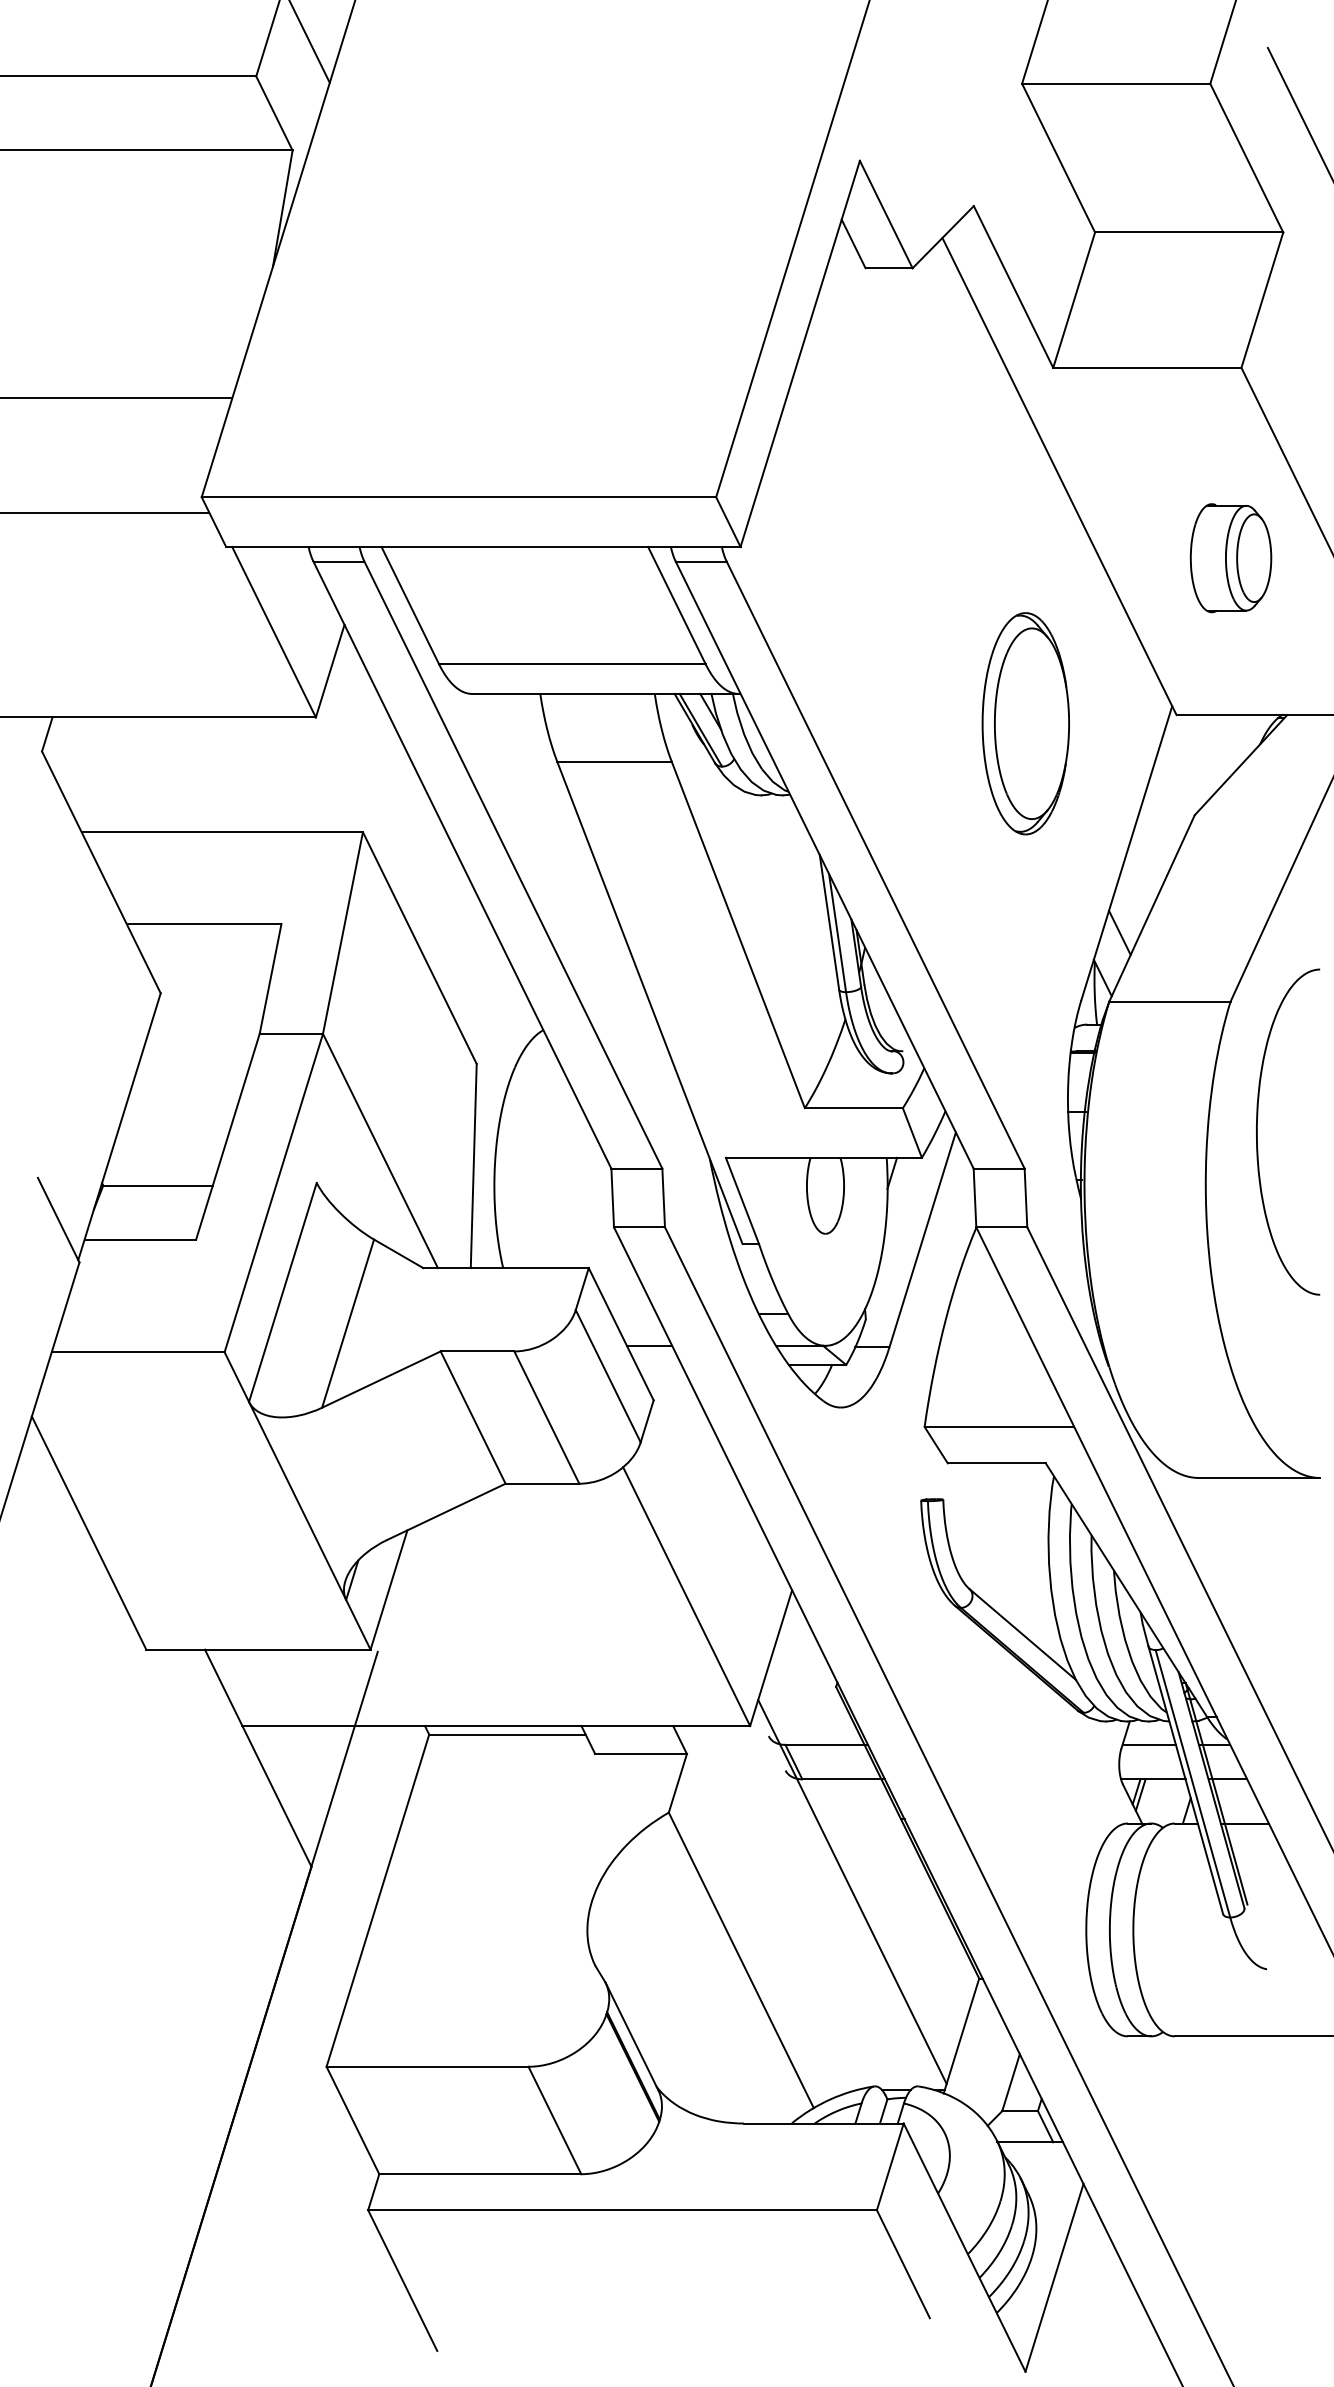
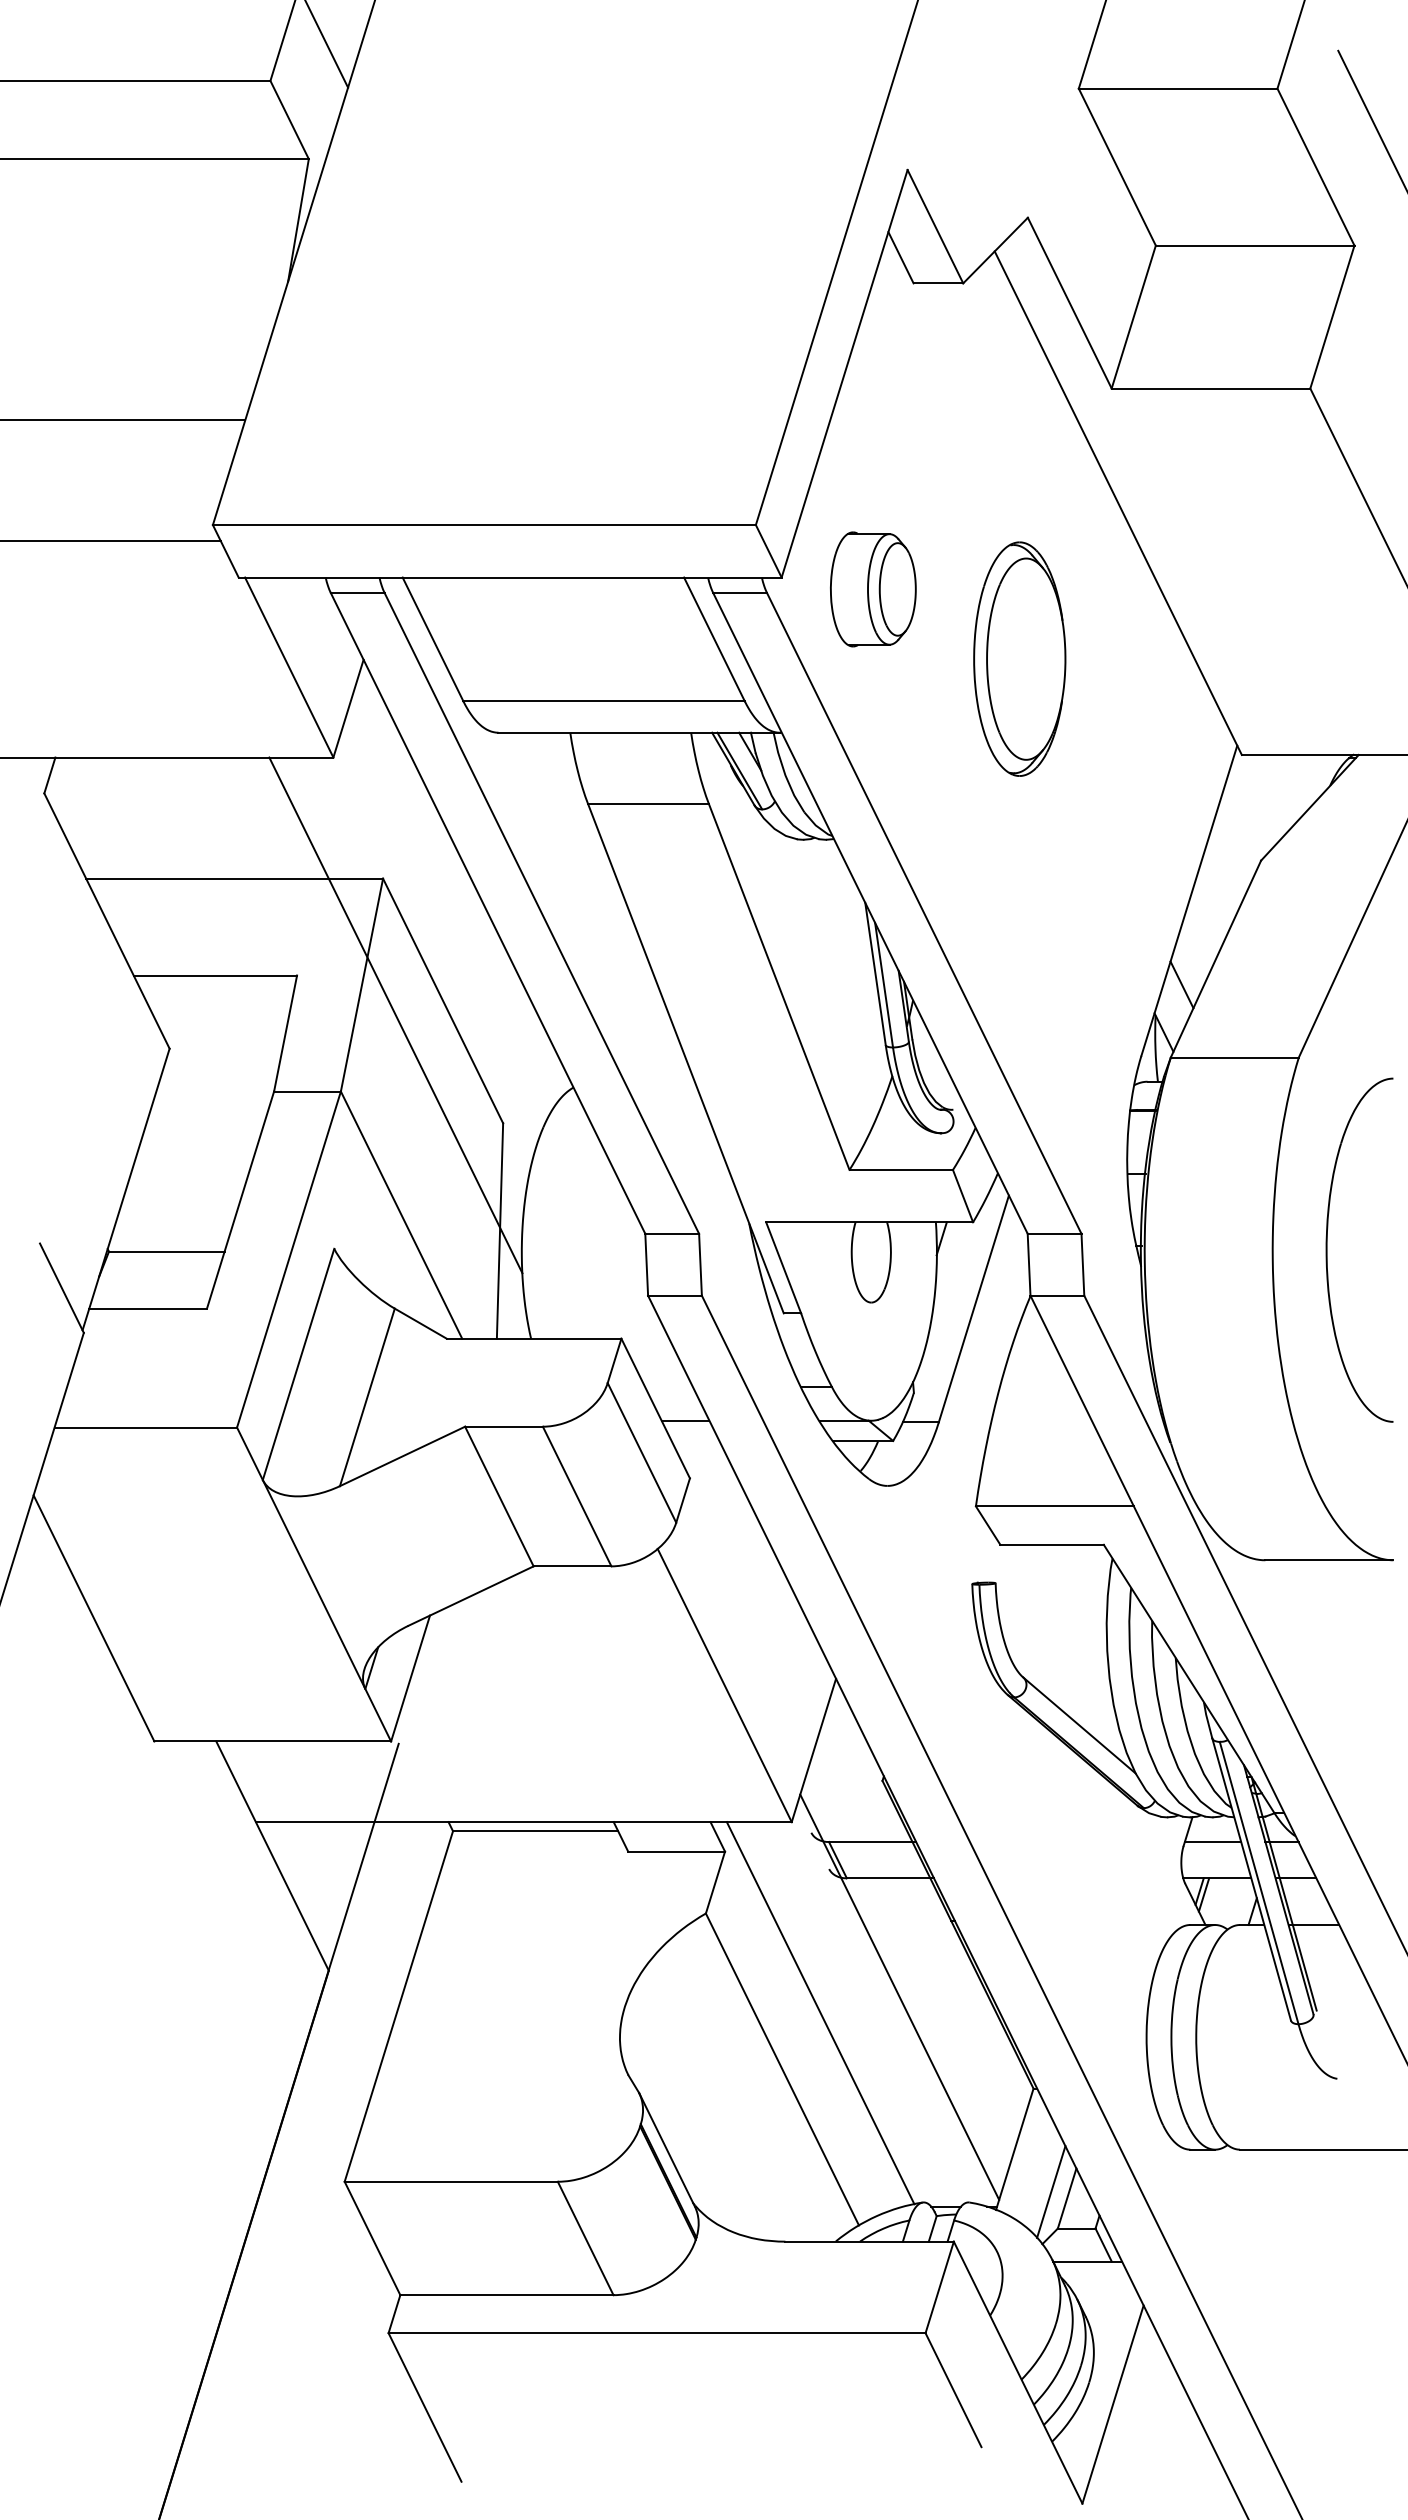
part: (1231, 558) -> (873, 589), moved
part: (1025, 723) -> (1019, 658), moved
line: (374, 961) -> (395, 1015), added
part: (1257, 1131) -> (1327, 1249), moved
line: (777, 1907) -> (820, 2013), added
line: (996, 2076) -> (1051, 2192), added

